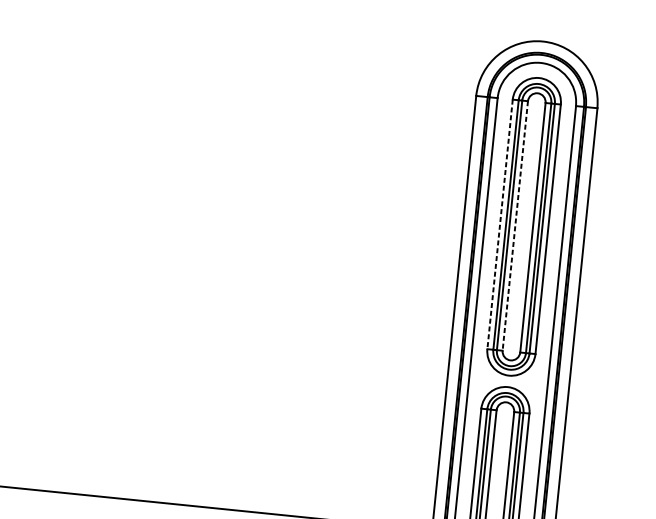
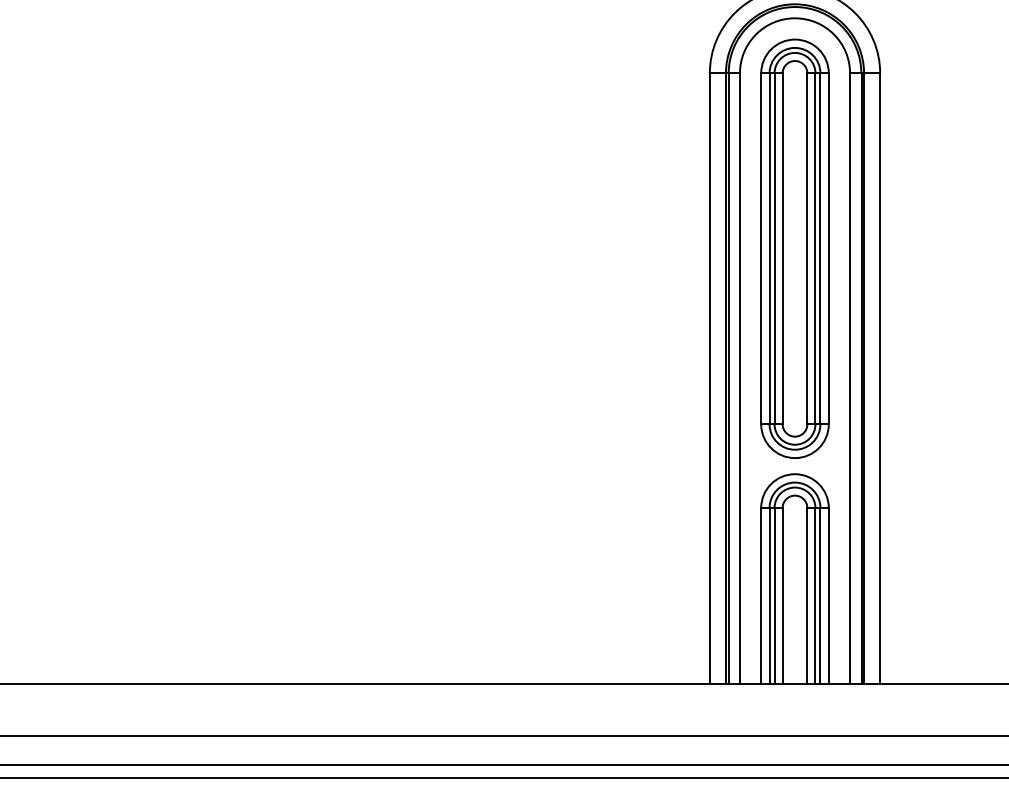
line: (500, 224) -> (761, 249), dashed -> solid
line: (515, 226) -> (782, 249), dashed -> solid

